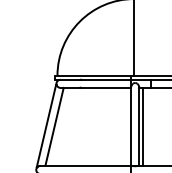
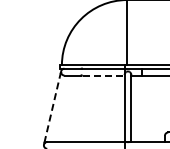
line: (106, 87) -> (103, 75), solid -> dashed
line: (46, 125) -> (52, 107), solid -> dashed
line: (54, 126) -> (59, 108), removed
line: (142, 126) -> (134, 108), removed

